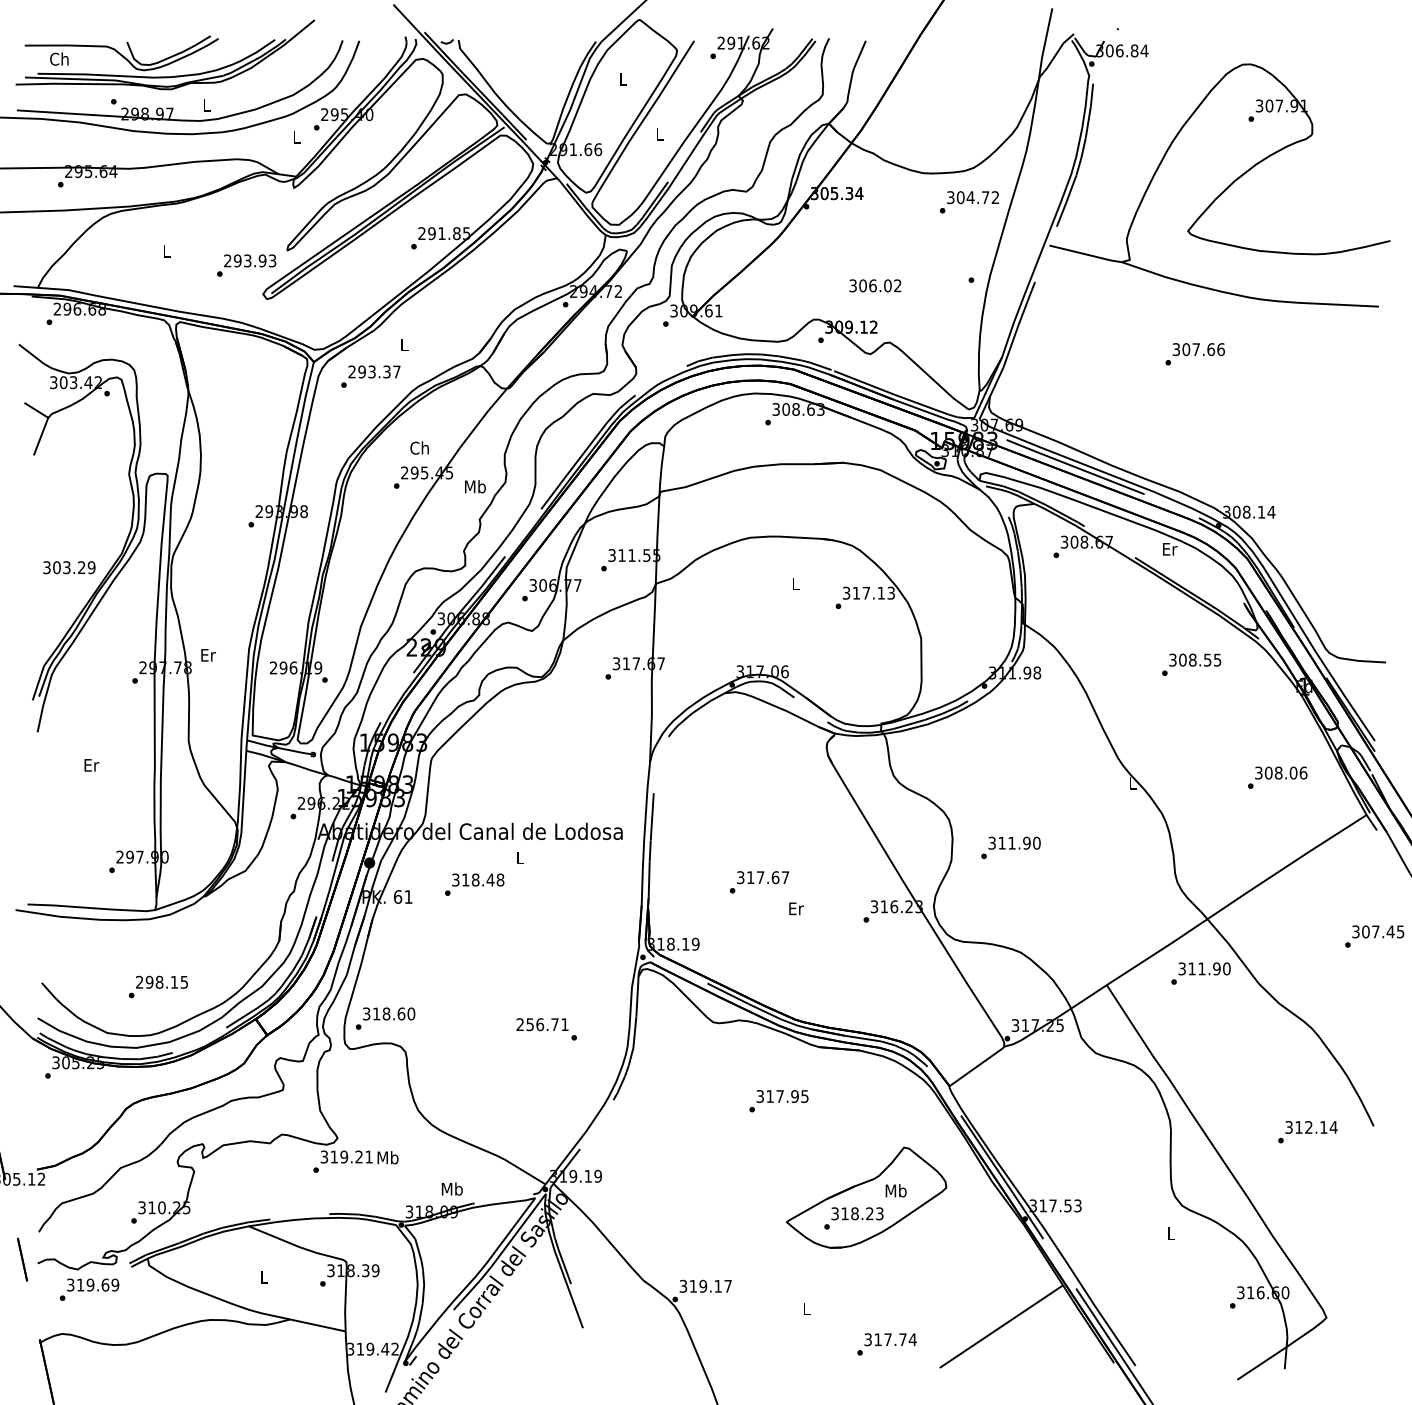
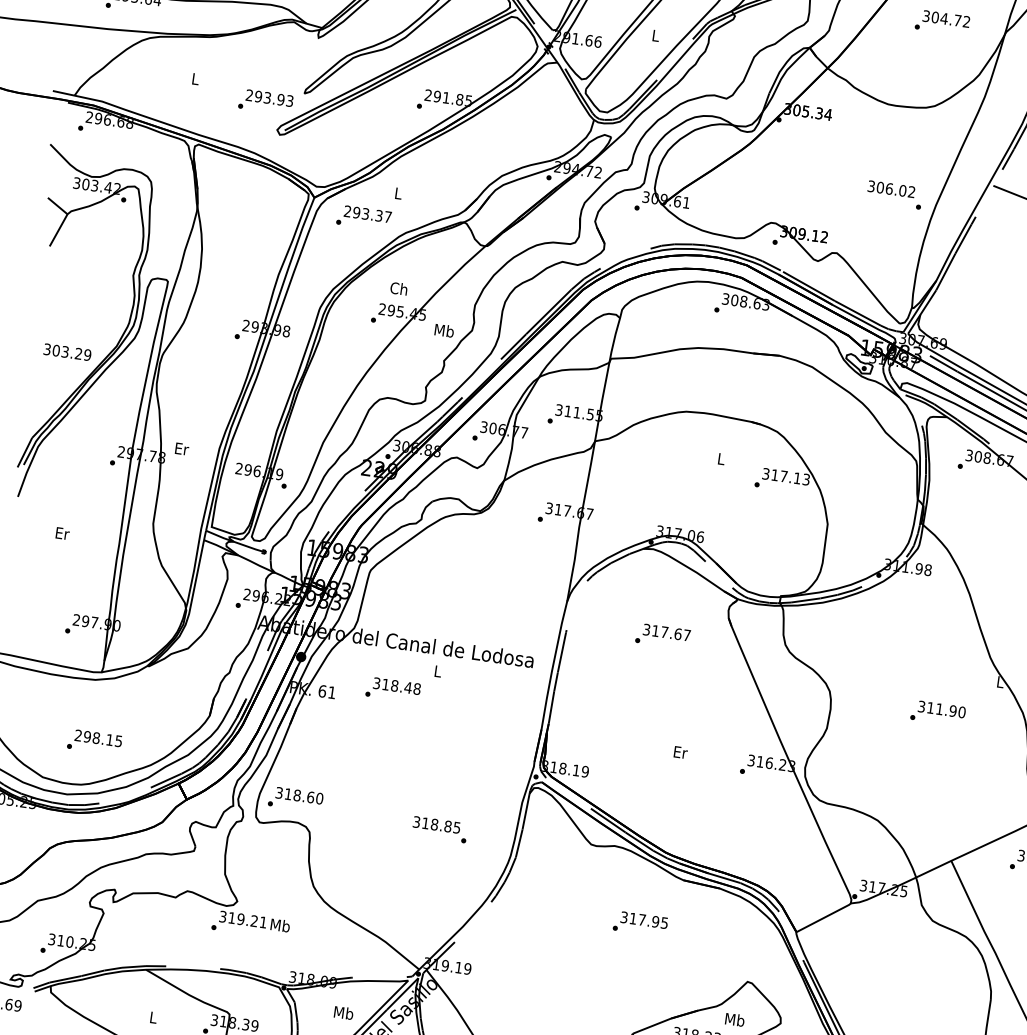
text: (968, 202) -> (941, 22), moved
text: (875, 285) -> (891, 188), moved
text: (1010, 847) -> (937, 712), moved
text: (758, 882) -> (662, 636), moved
text: (542, 1024) -> (436, 824), 256.71 -> 318.85
text: (451, 1188) -> (343, 1012), moved

